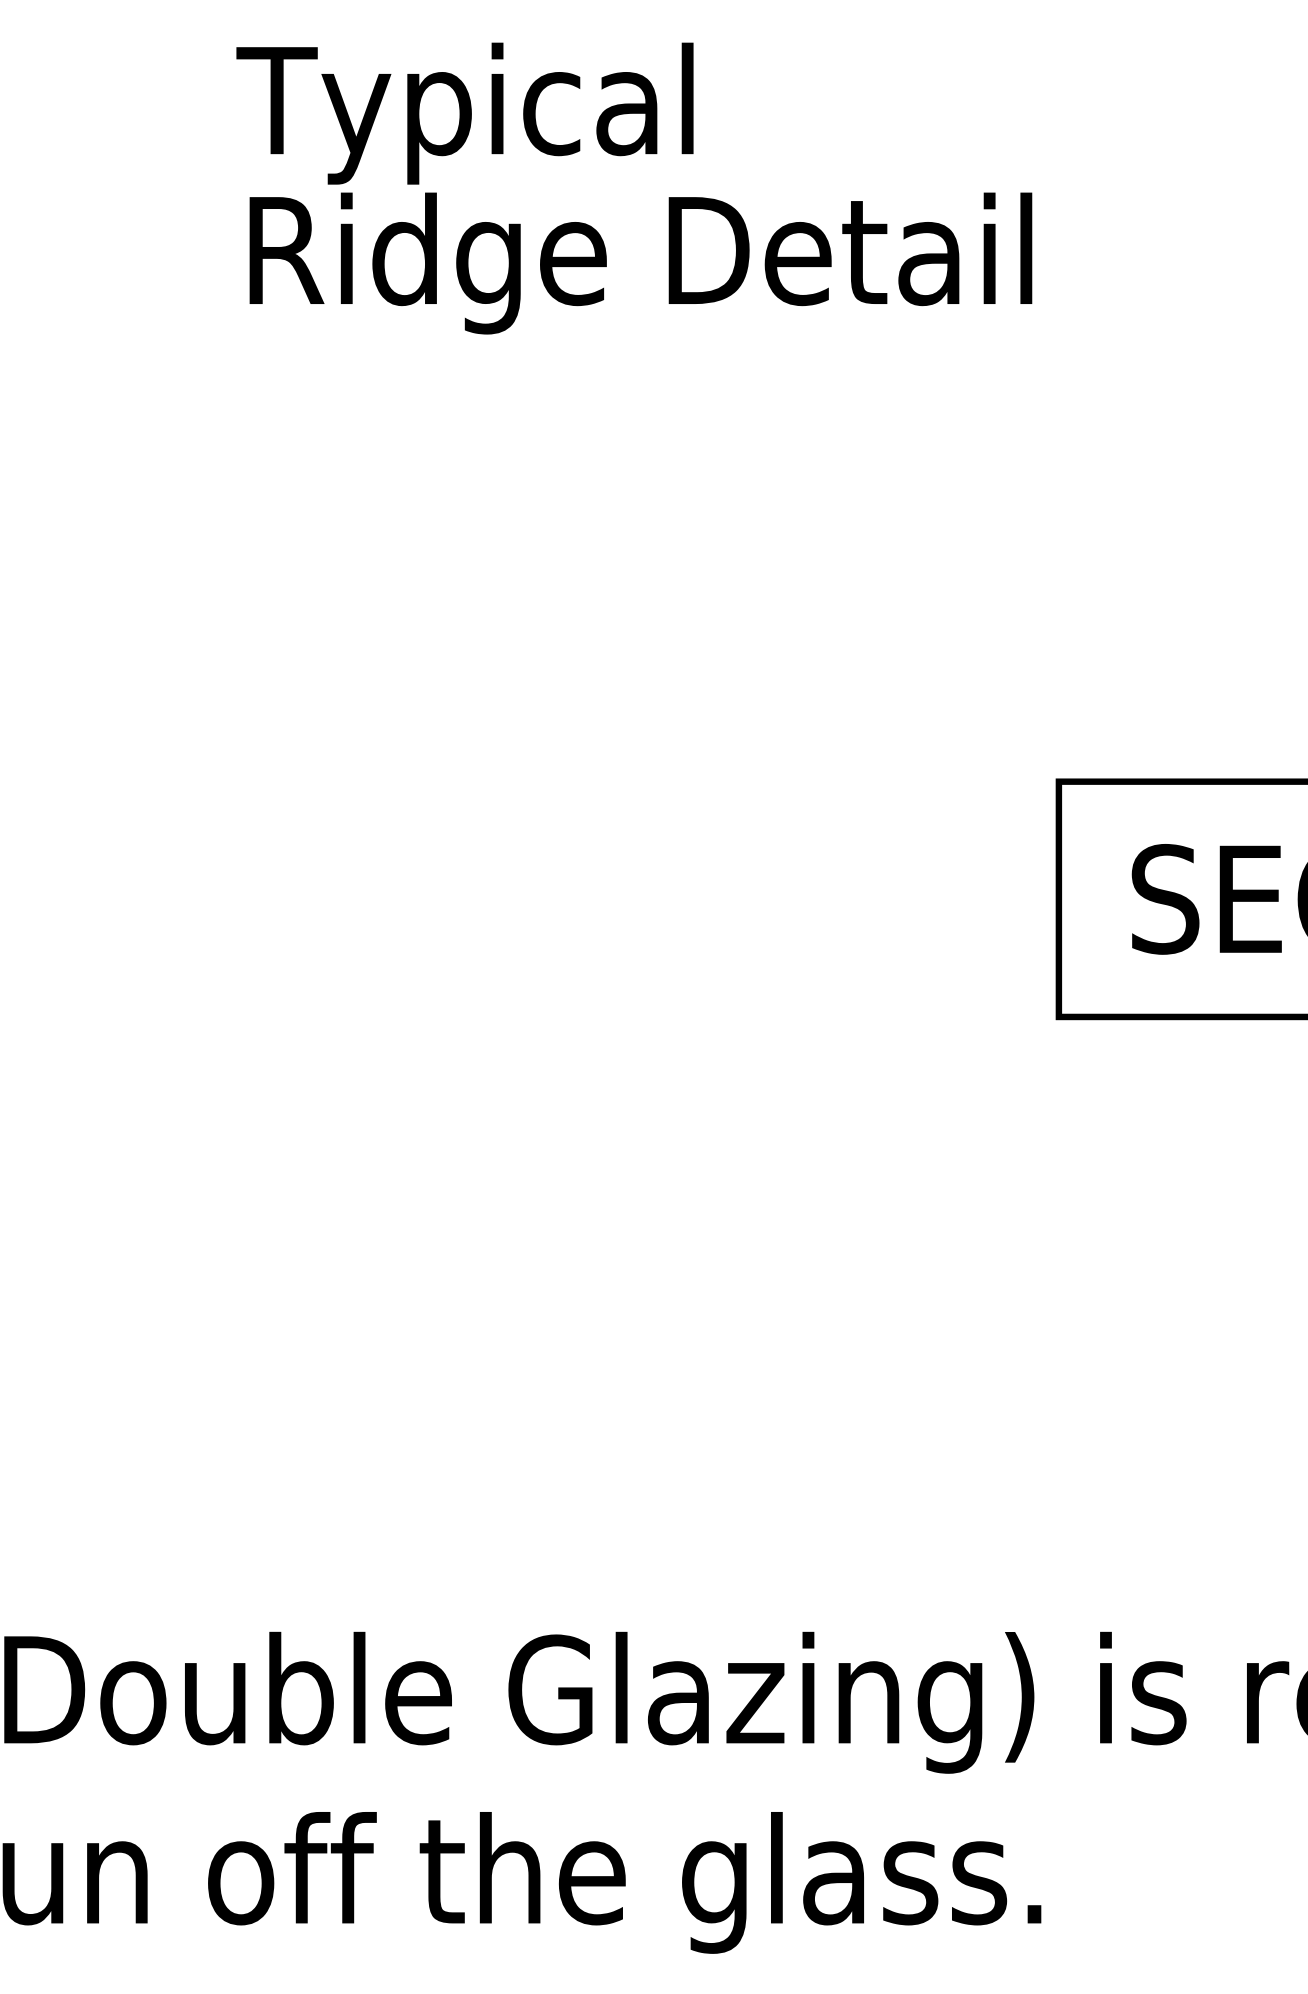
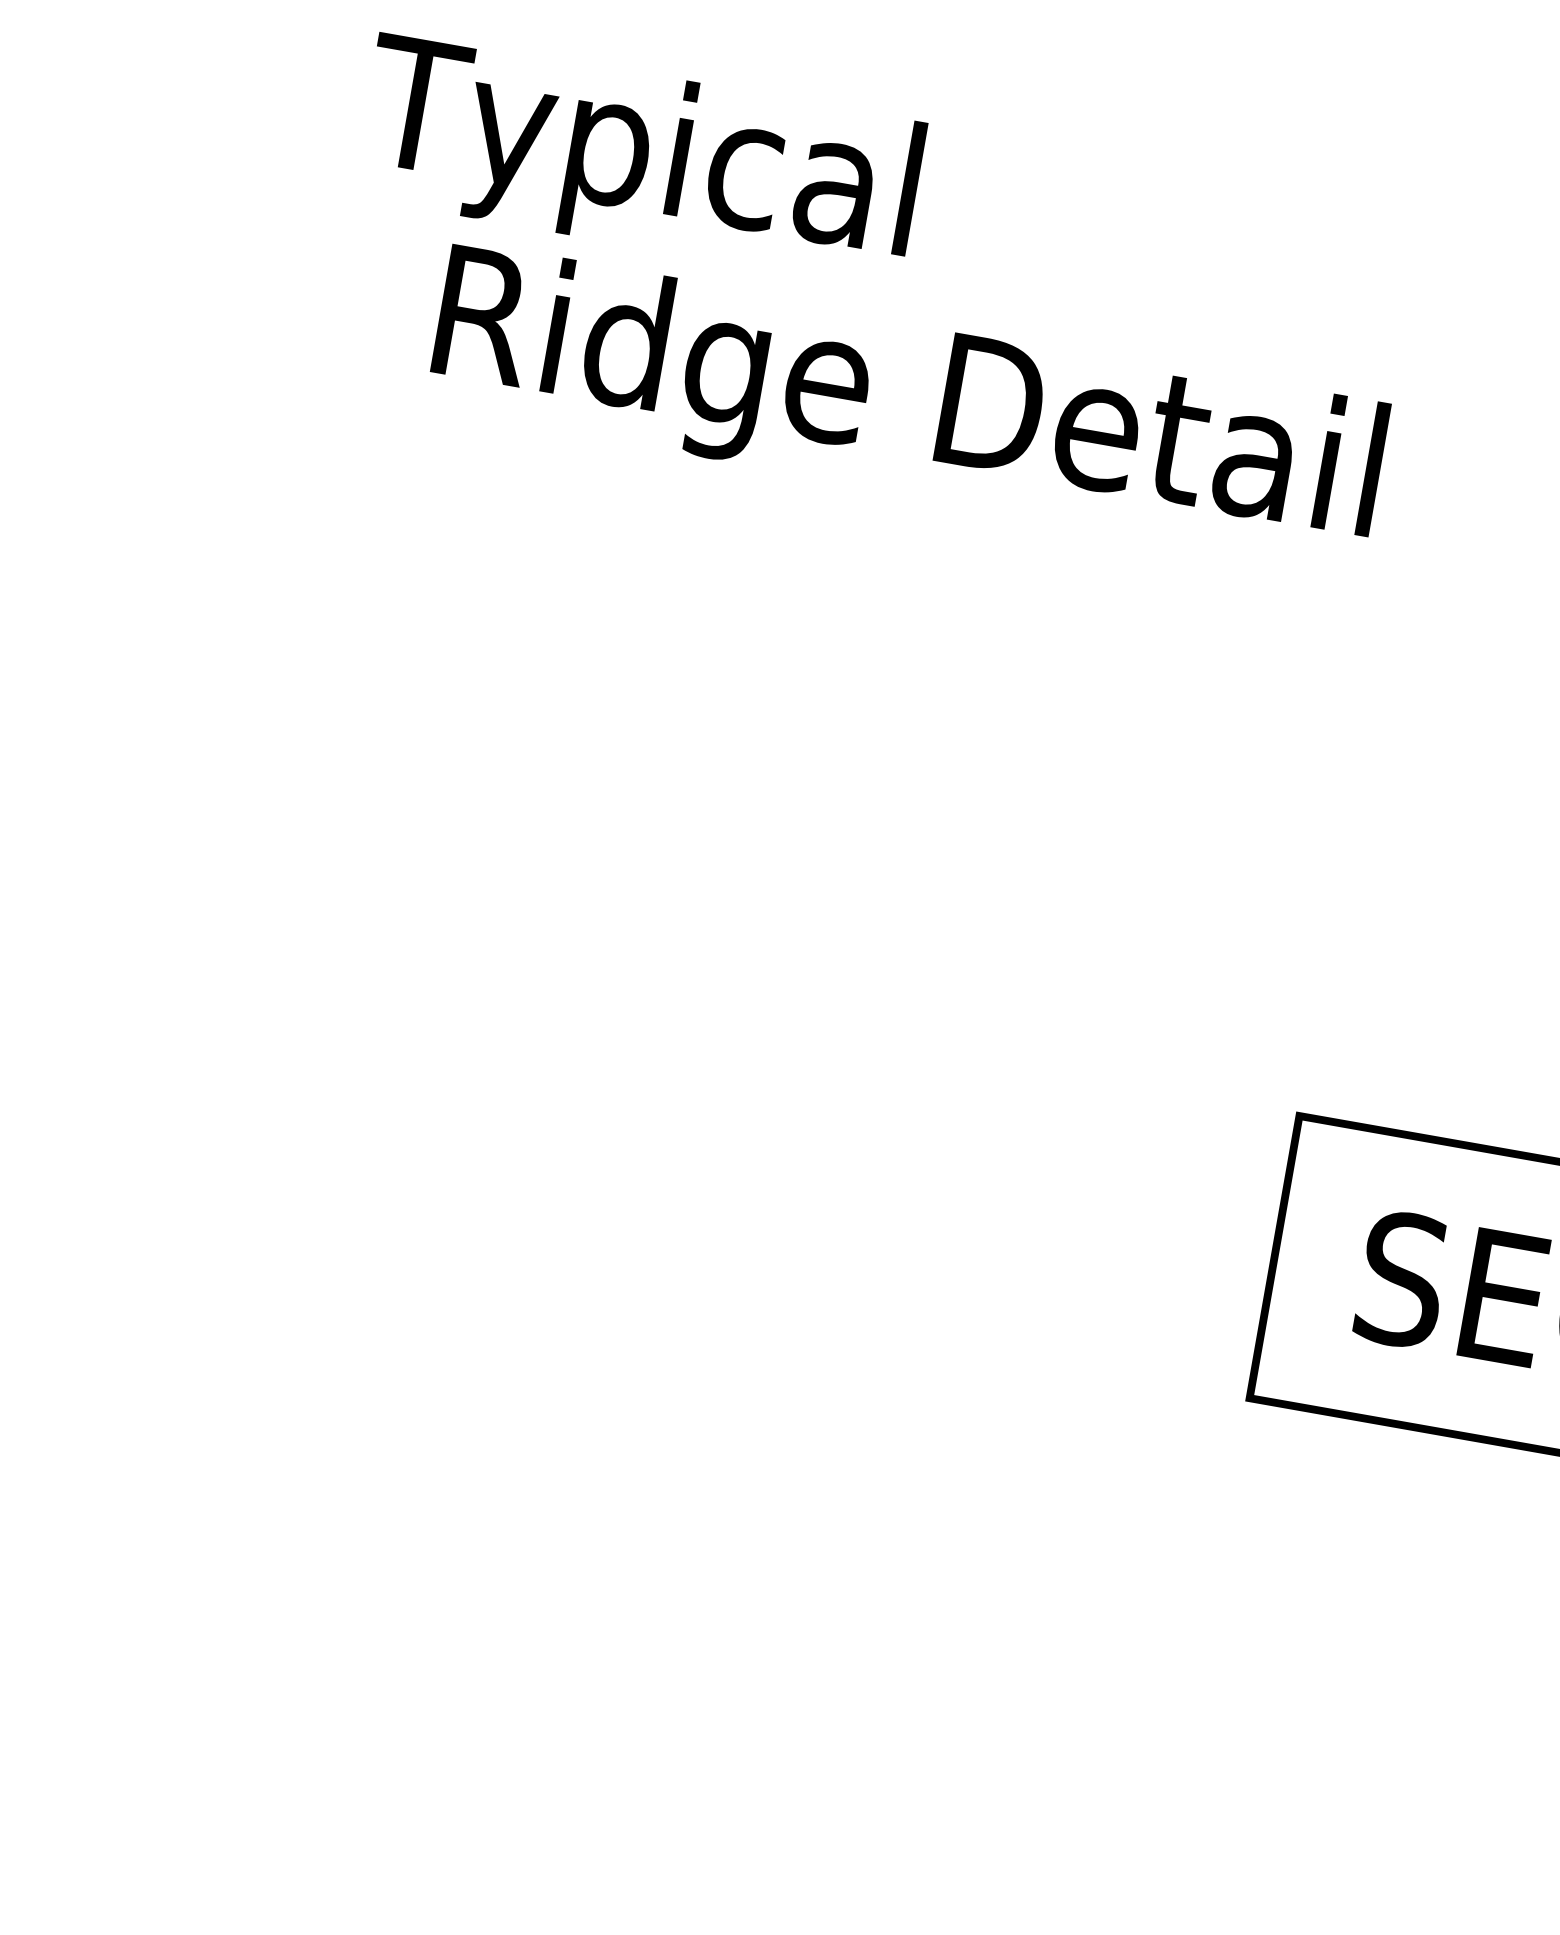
text: (464, 113) -> (638, 159), moved

